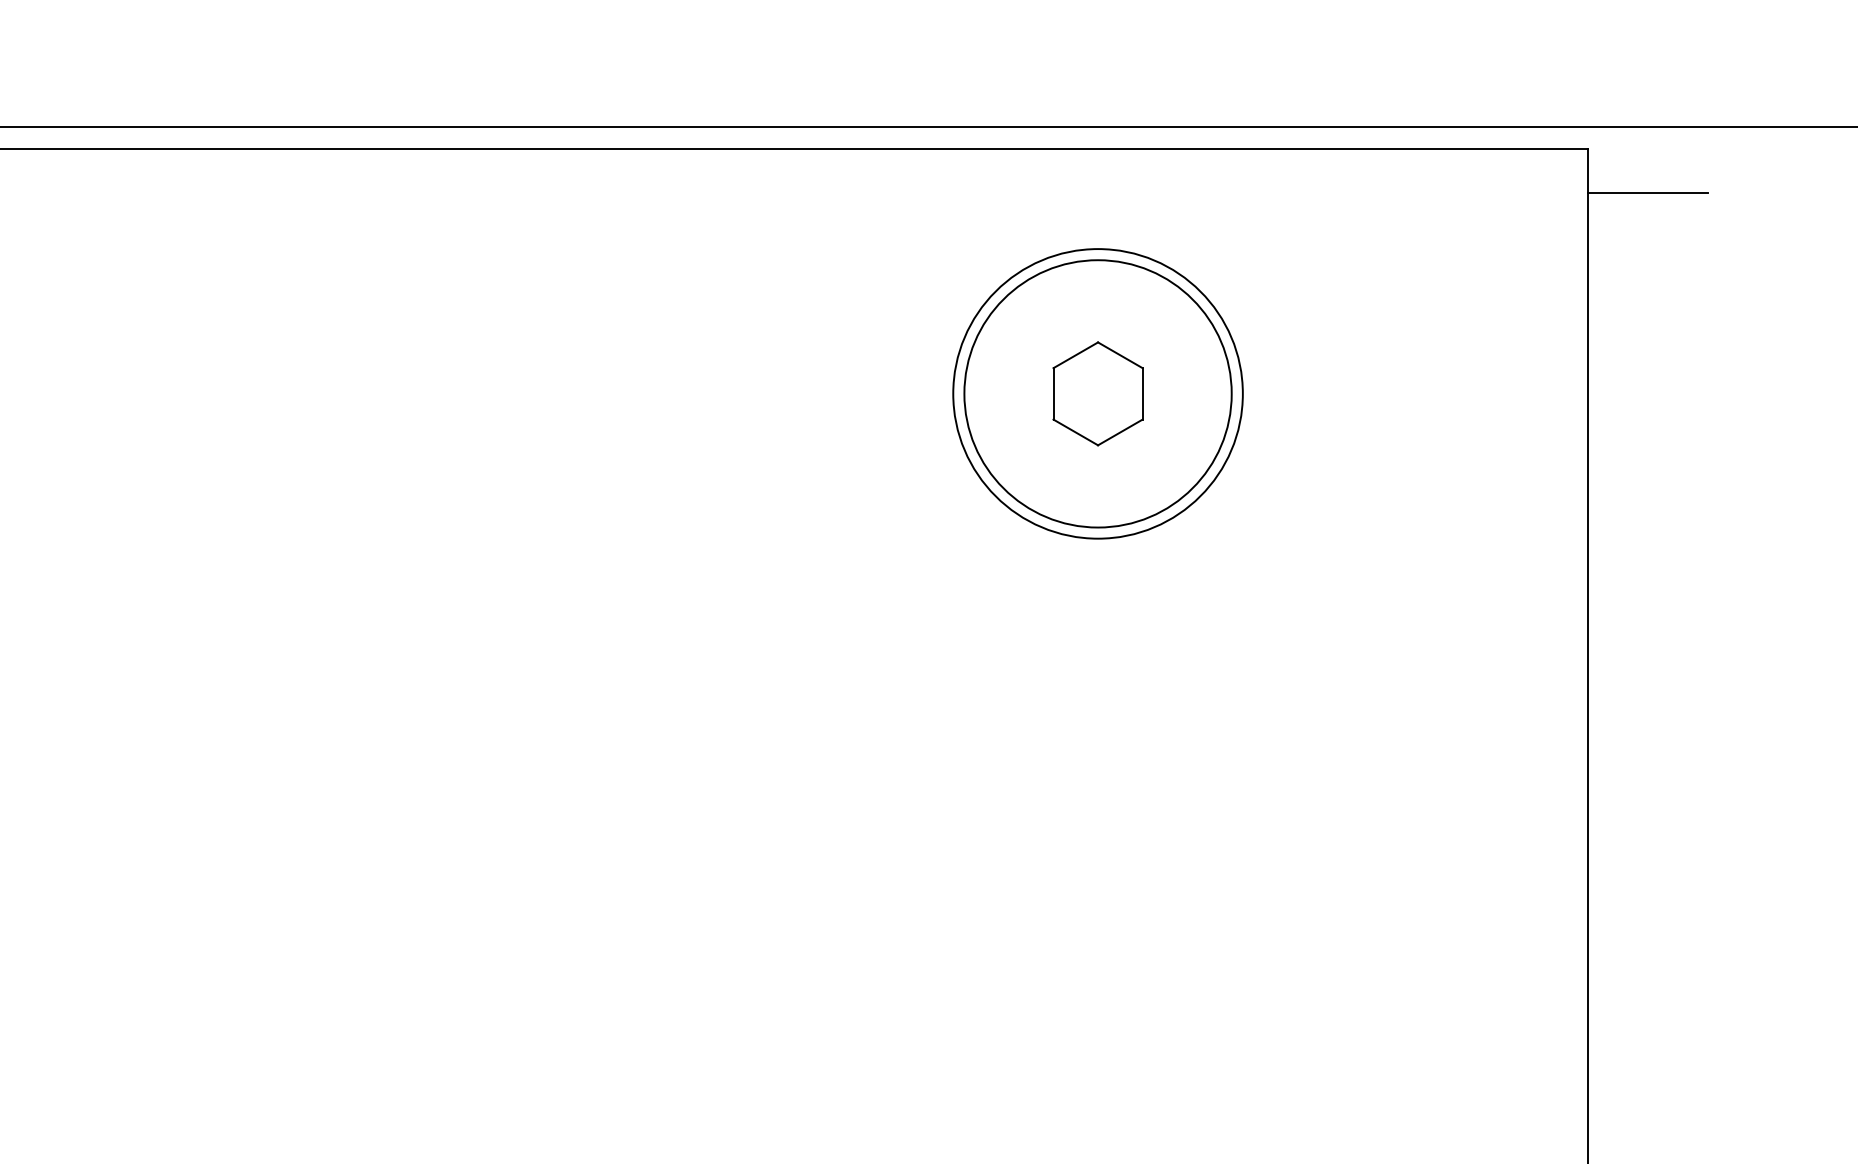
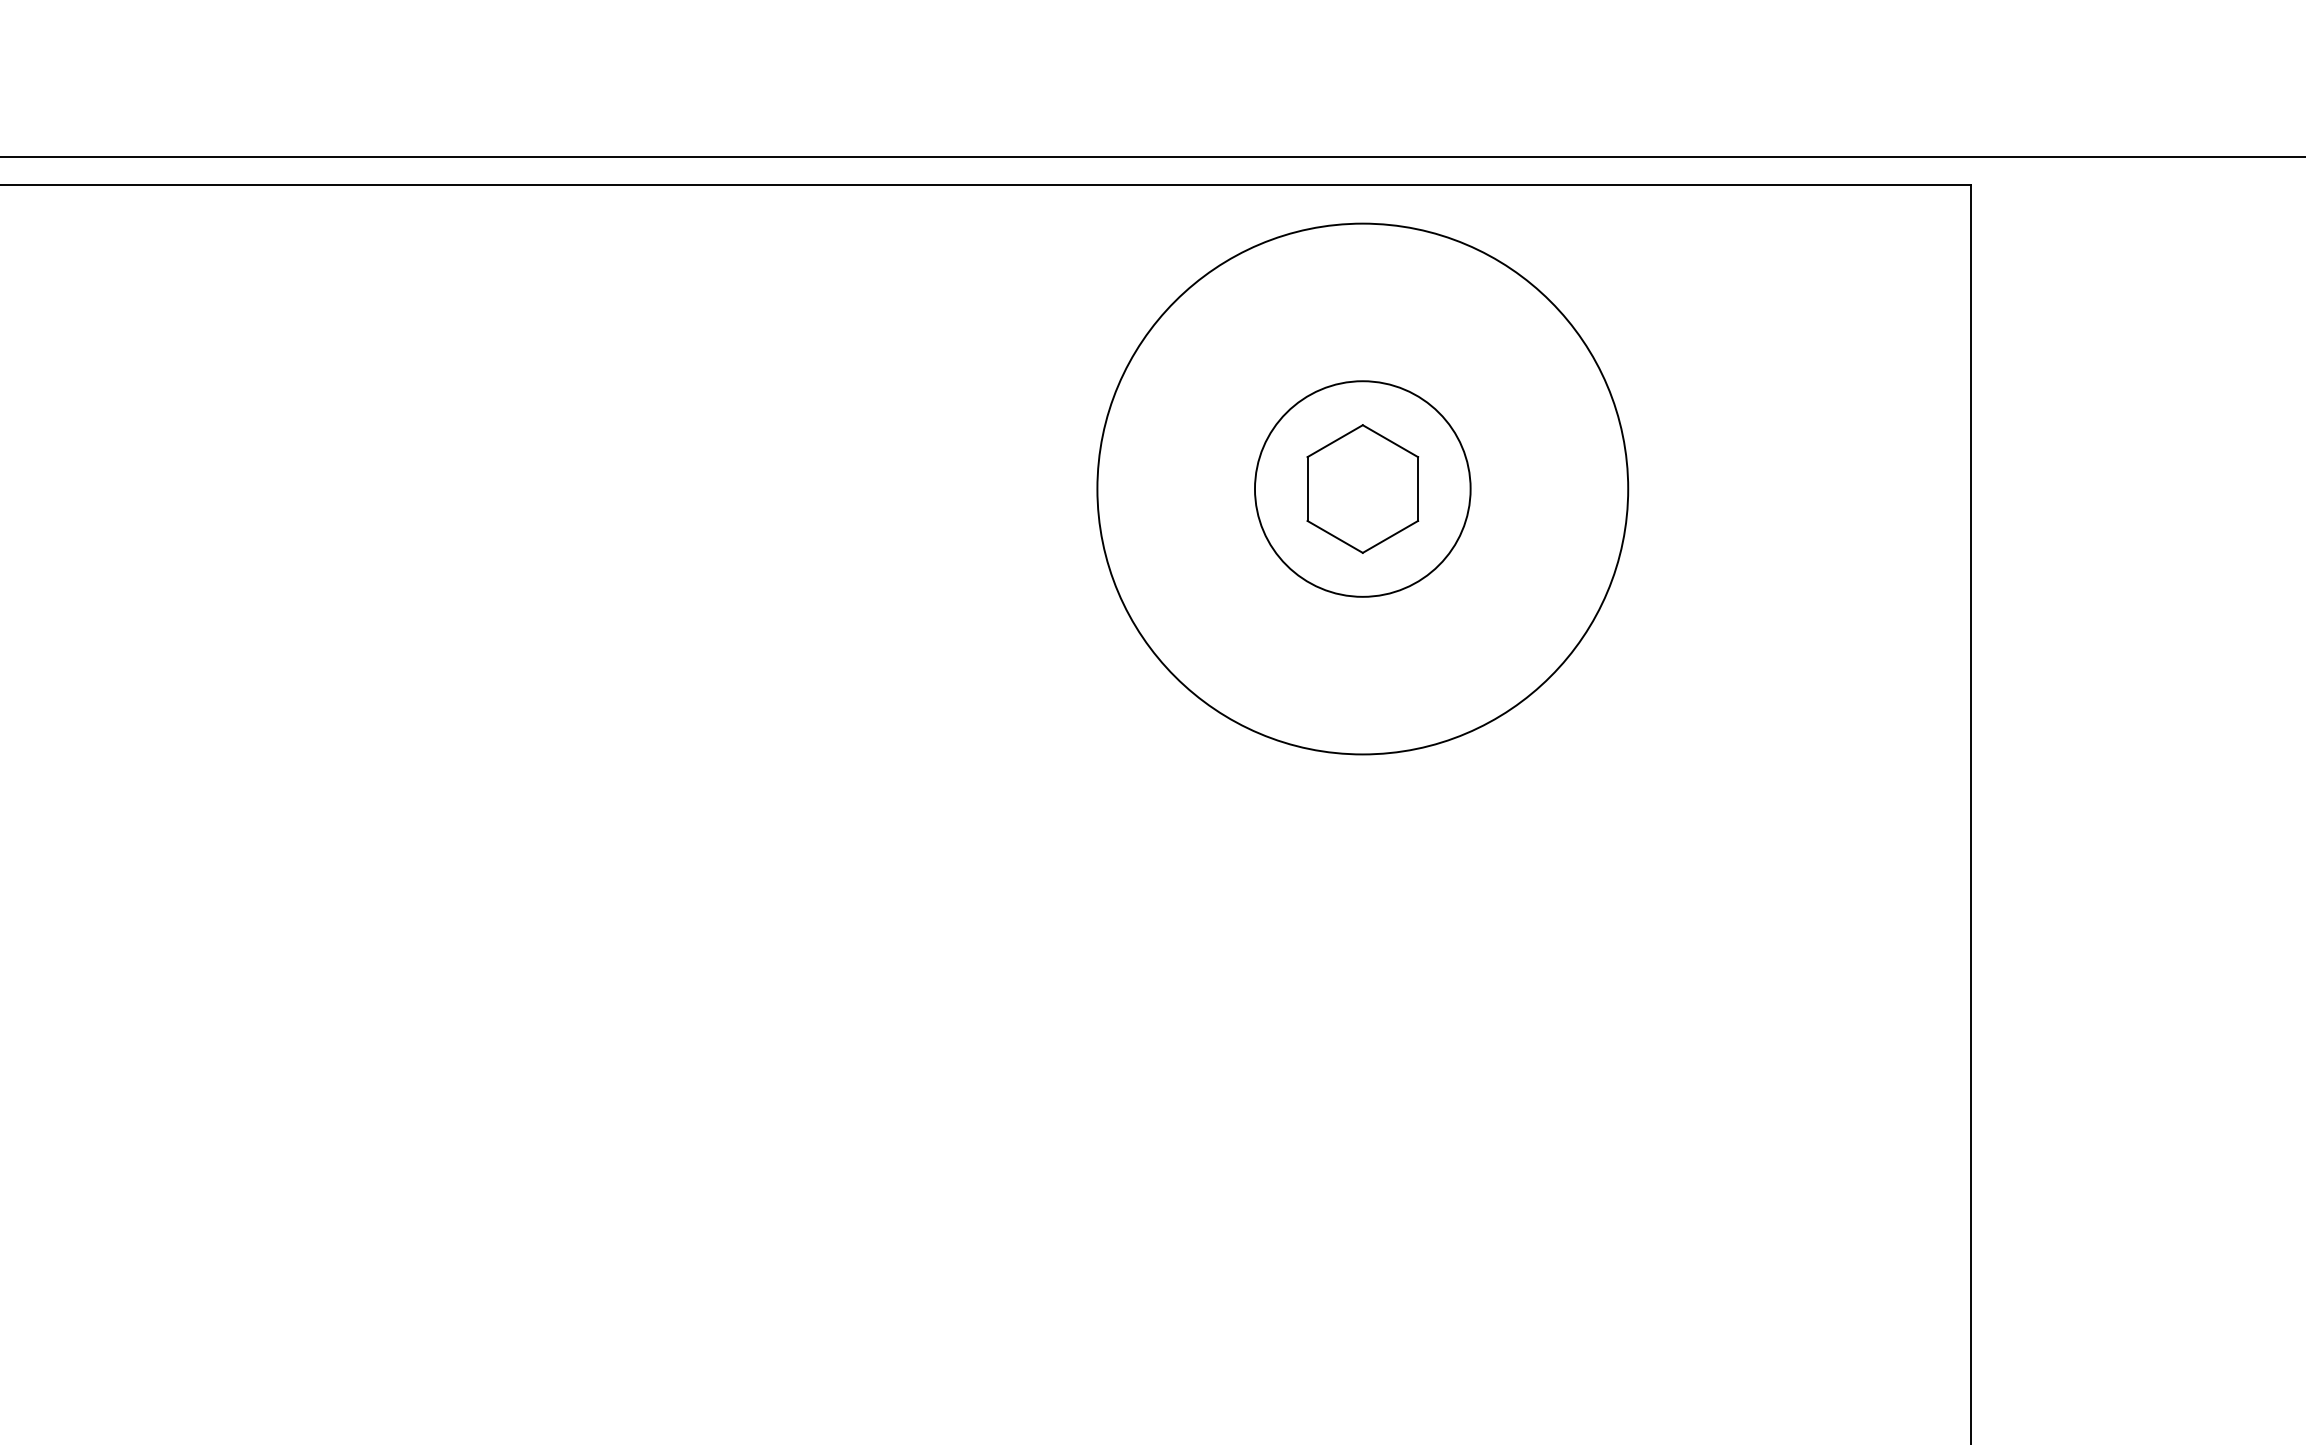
line: (1648, 193) -> (2045, 240), removed
circle: (1097, 393) -> (1362, 488), size x0.6
circle: (1097, 393) -> (1362, 488), size x1.6

